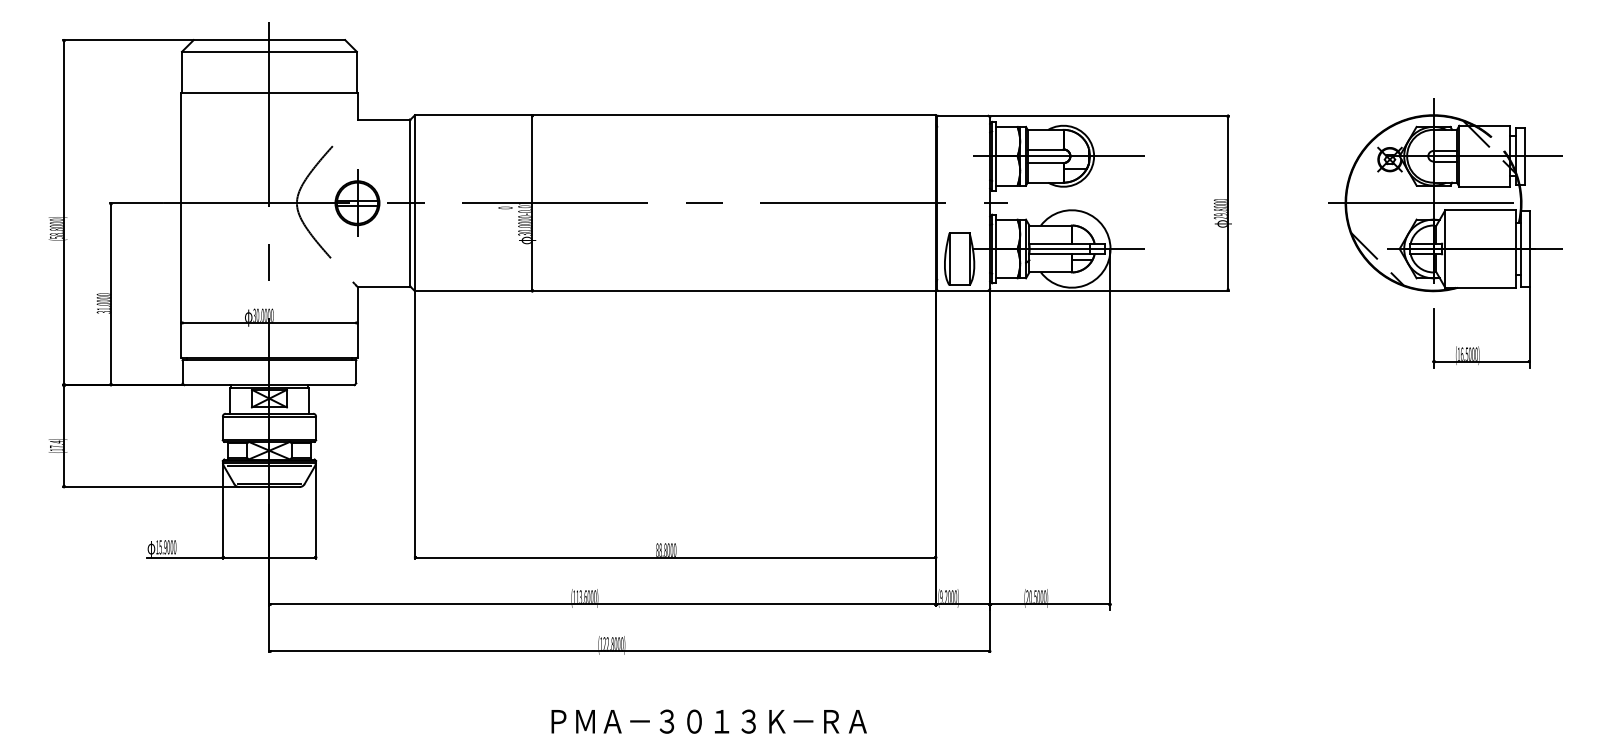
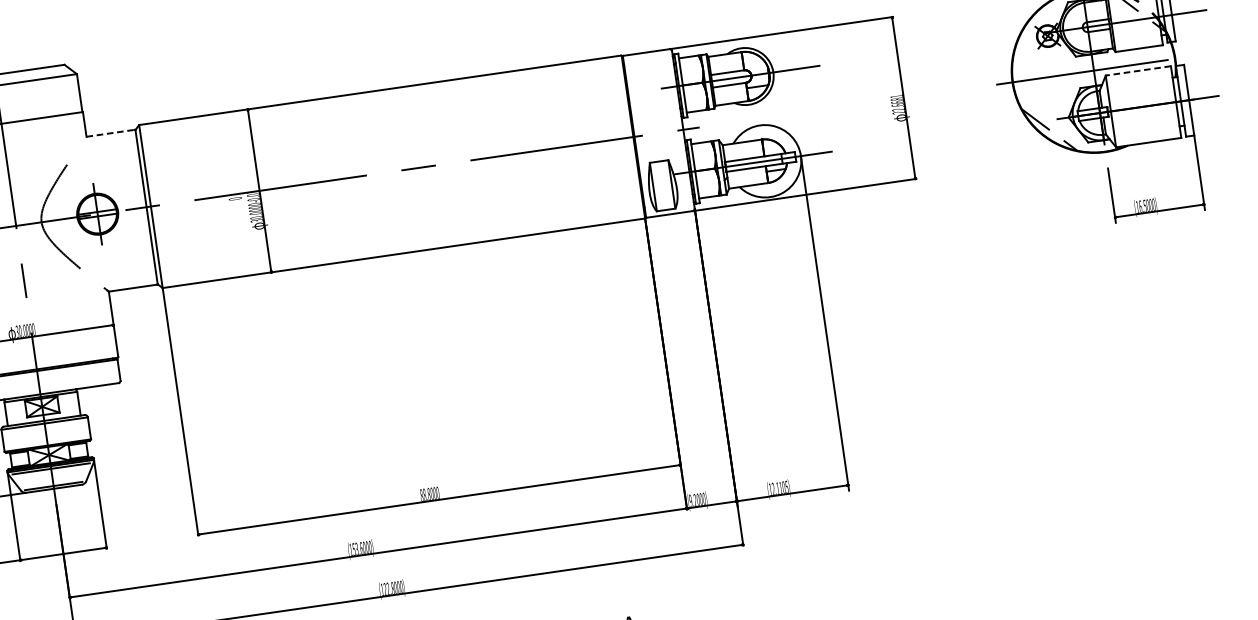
line: (384, 119) -> (111, 133), solid -> dashed
text: (1219, 207) -> (896, 103), 29.8000 -> 22.6681
line: (1480, 210) -> (1138, 71), solid -> dashed
text: (577, 596) -> (353, 548), 113.6000) -> 153.6000)
text: (1036, 596) -> (778, 487), (20.5000) -> (12.1105)

